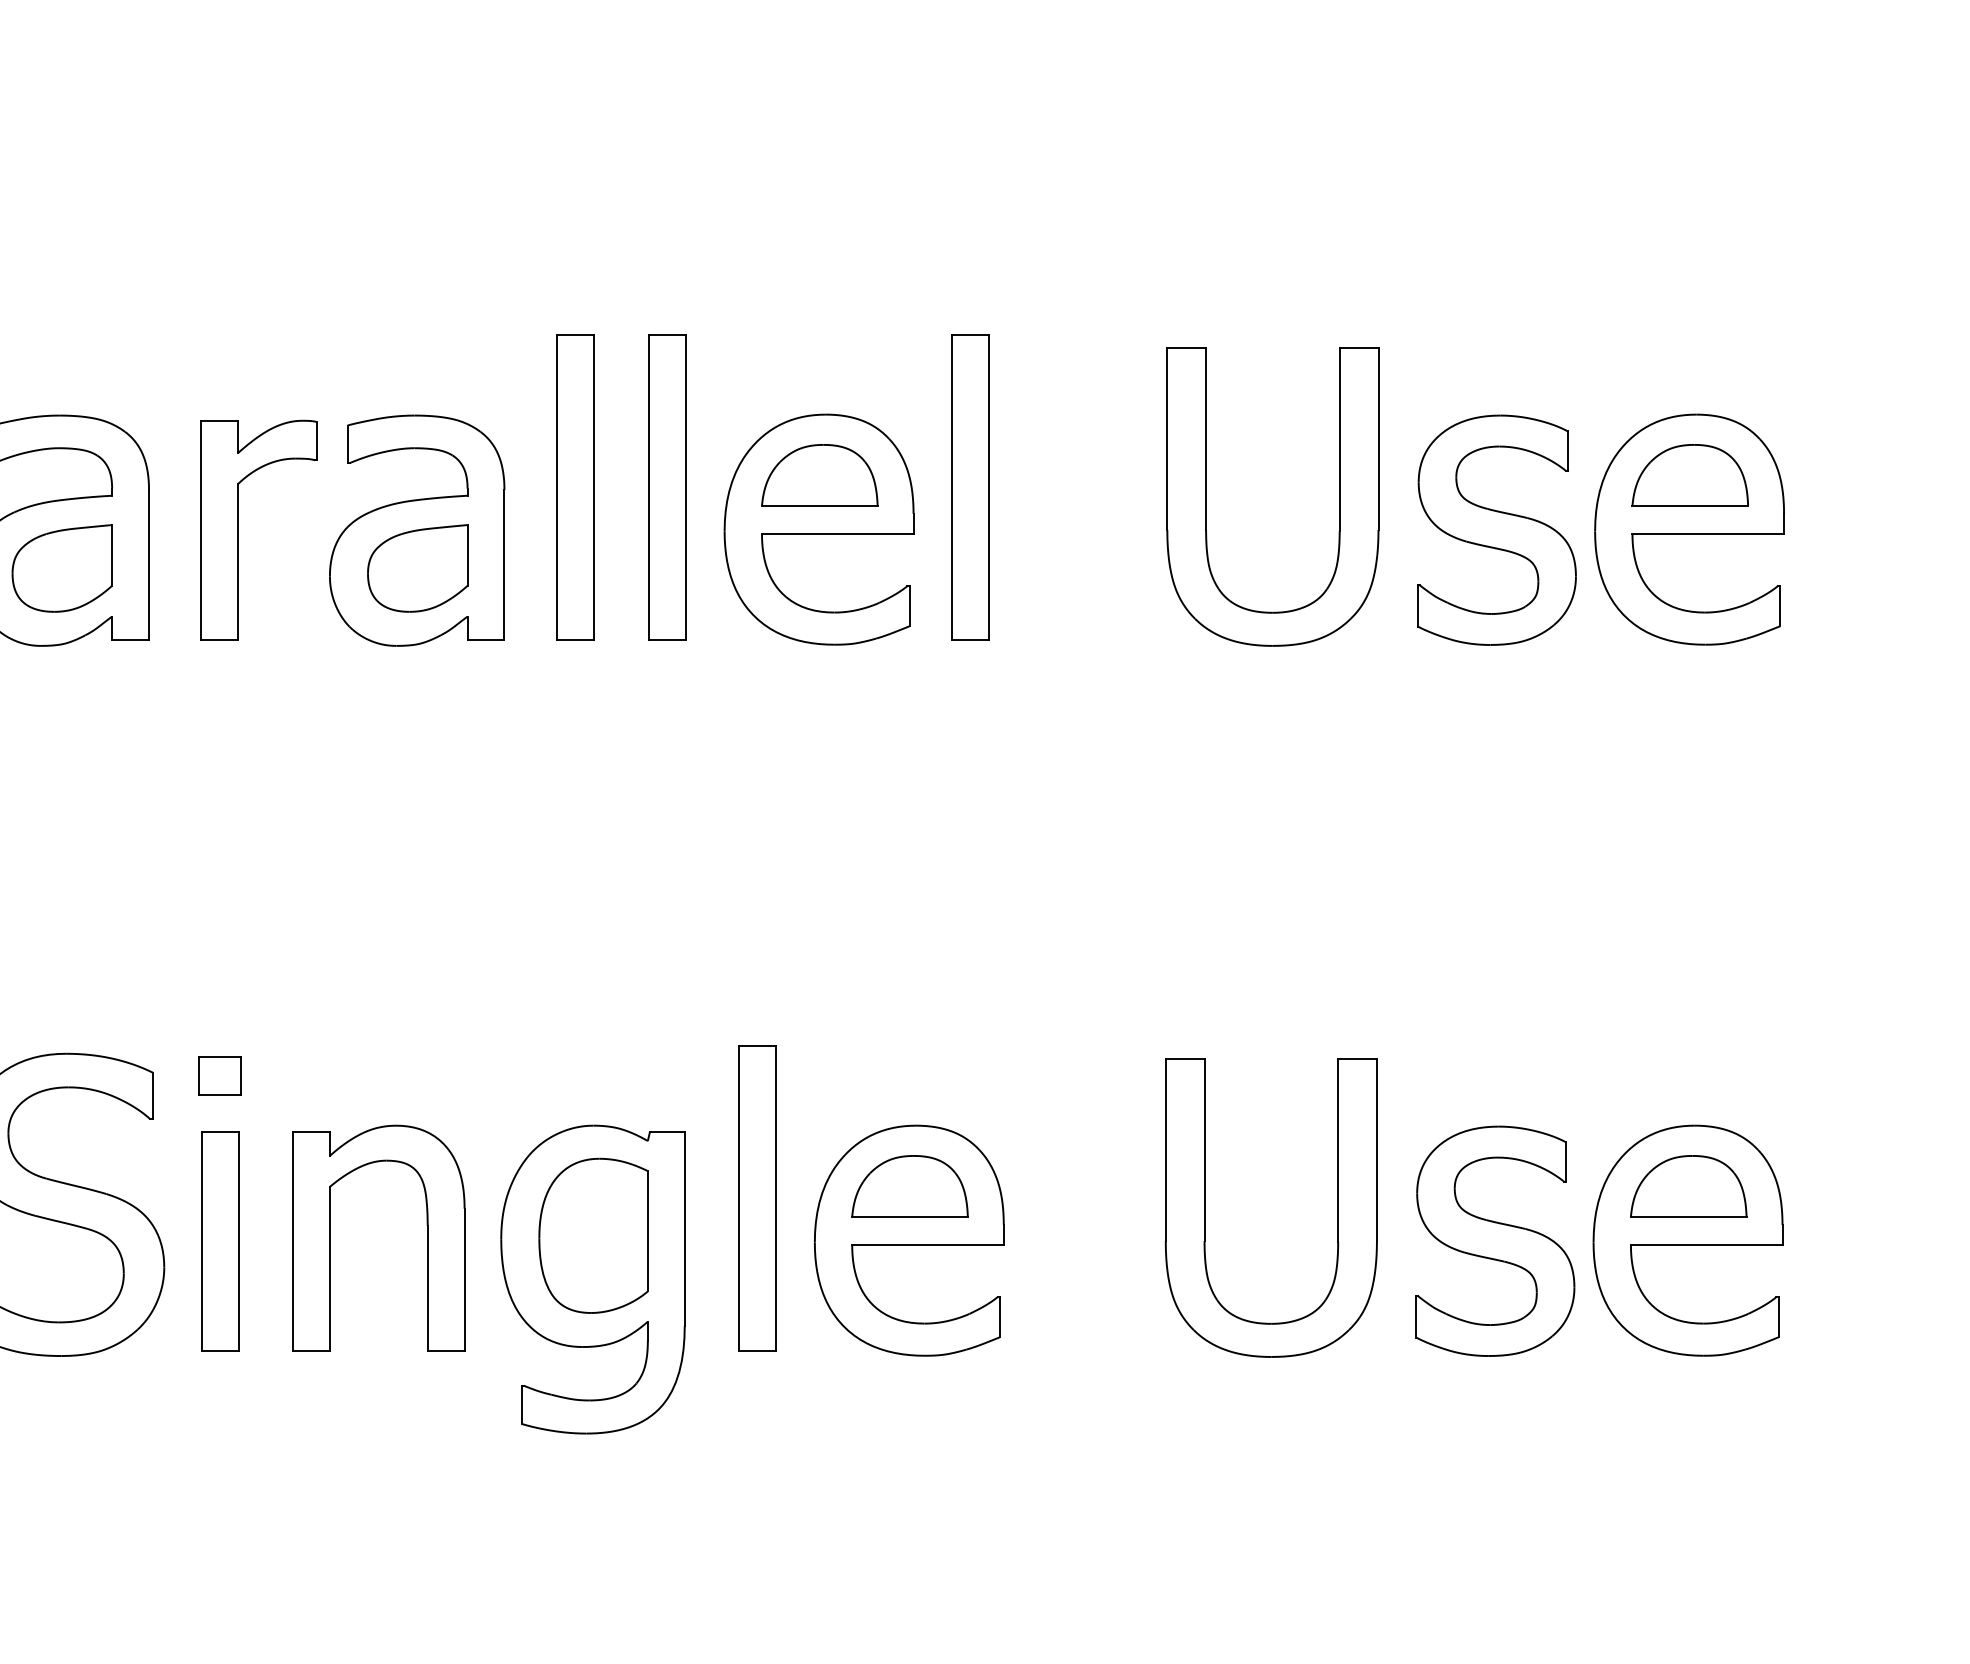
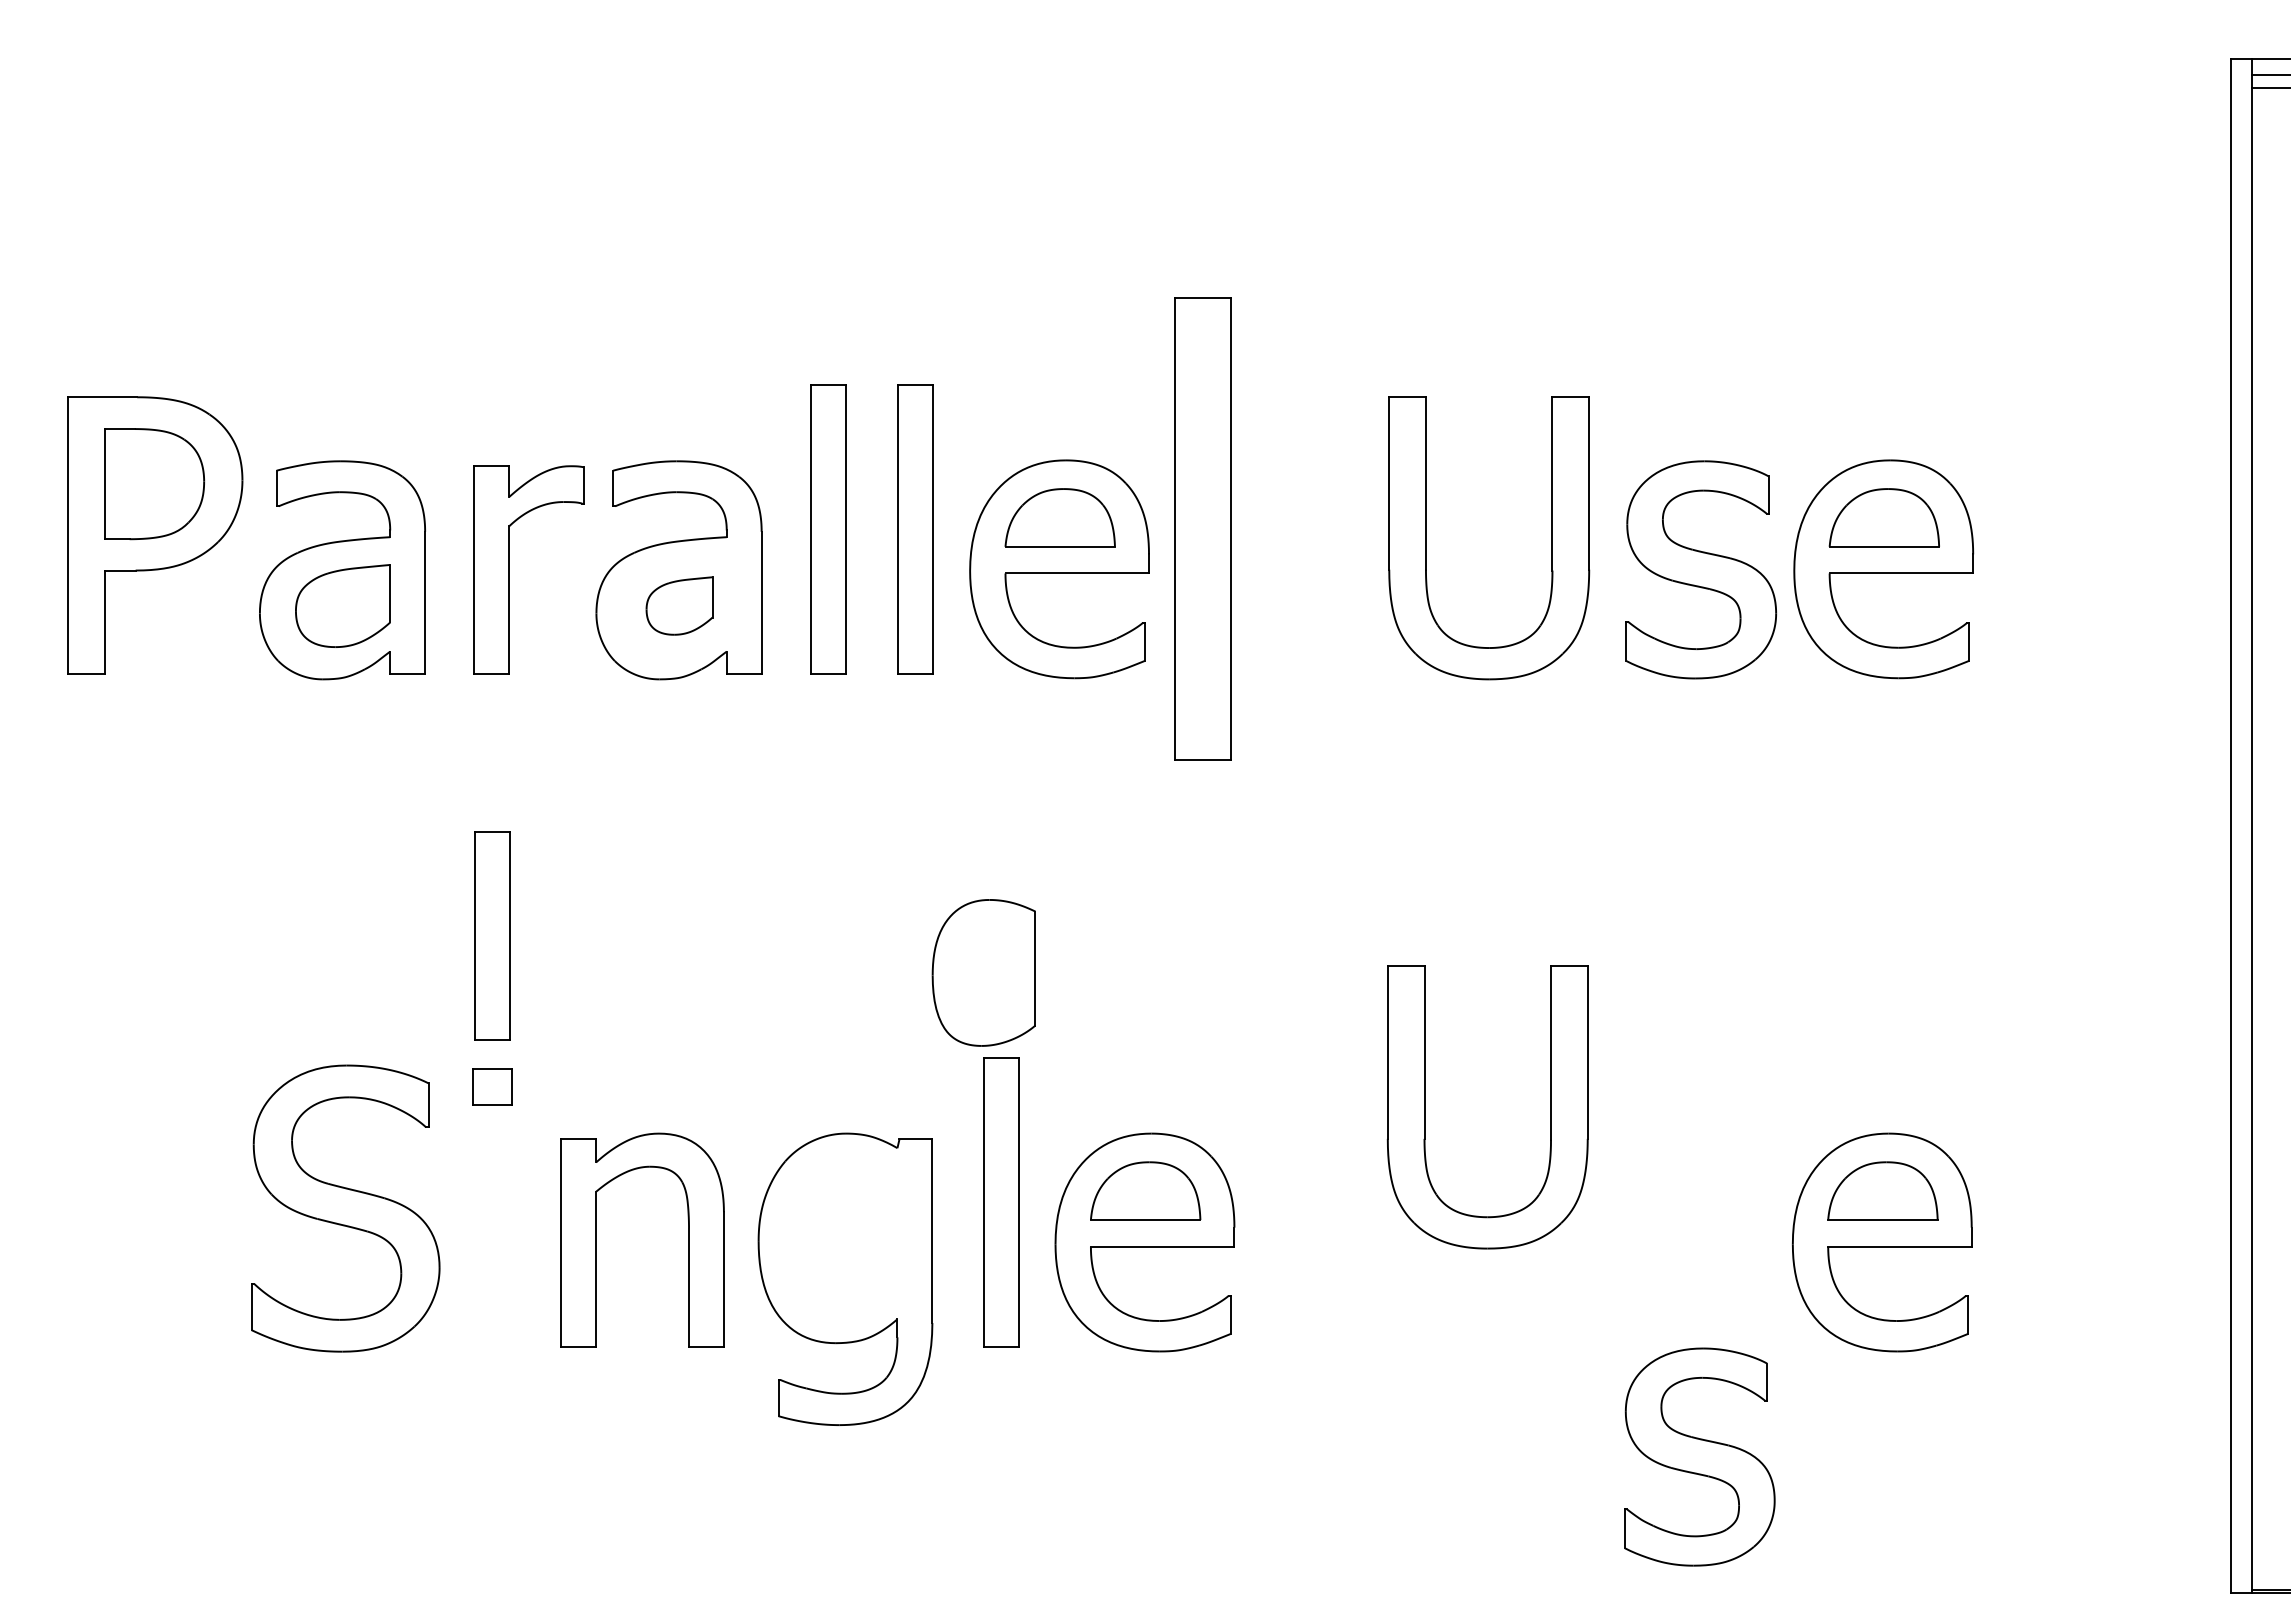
part: (970, 487) -> (1202, 529), size x1.6
part: (417, 567) -> (679, 605), size x0.7
part: (1205, 1207) -> (1425, 1107), moved
part: (593, 1235) -> (983, 972), moved
part: (220, 1240) -> (492, 935), moved
part: (1494, 1240) -> (1699, 1456), moved

